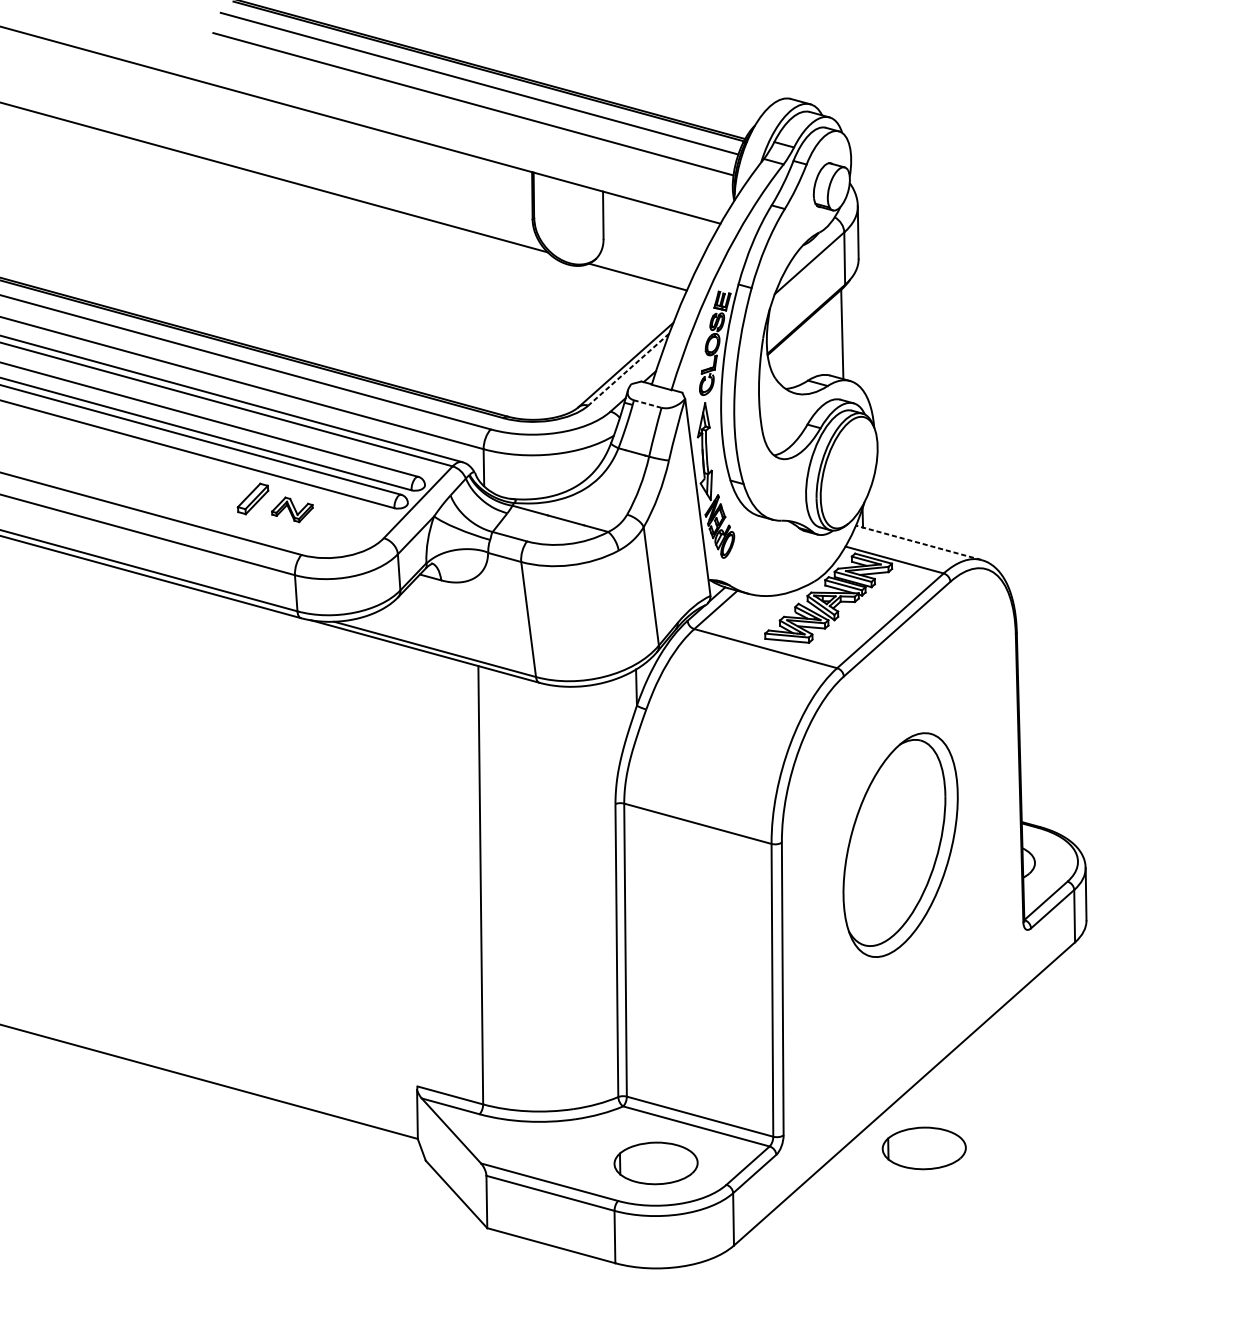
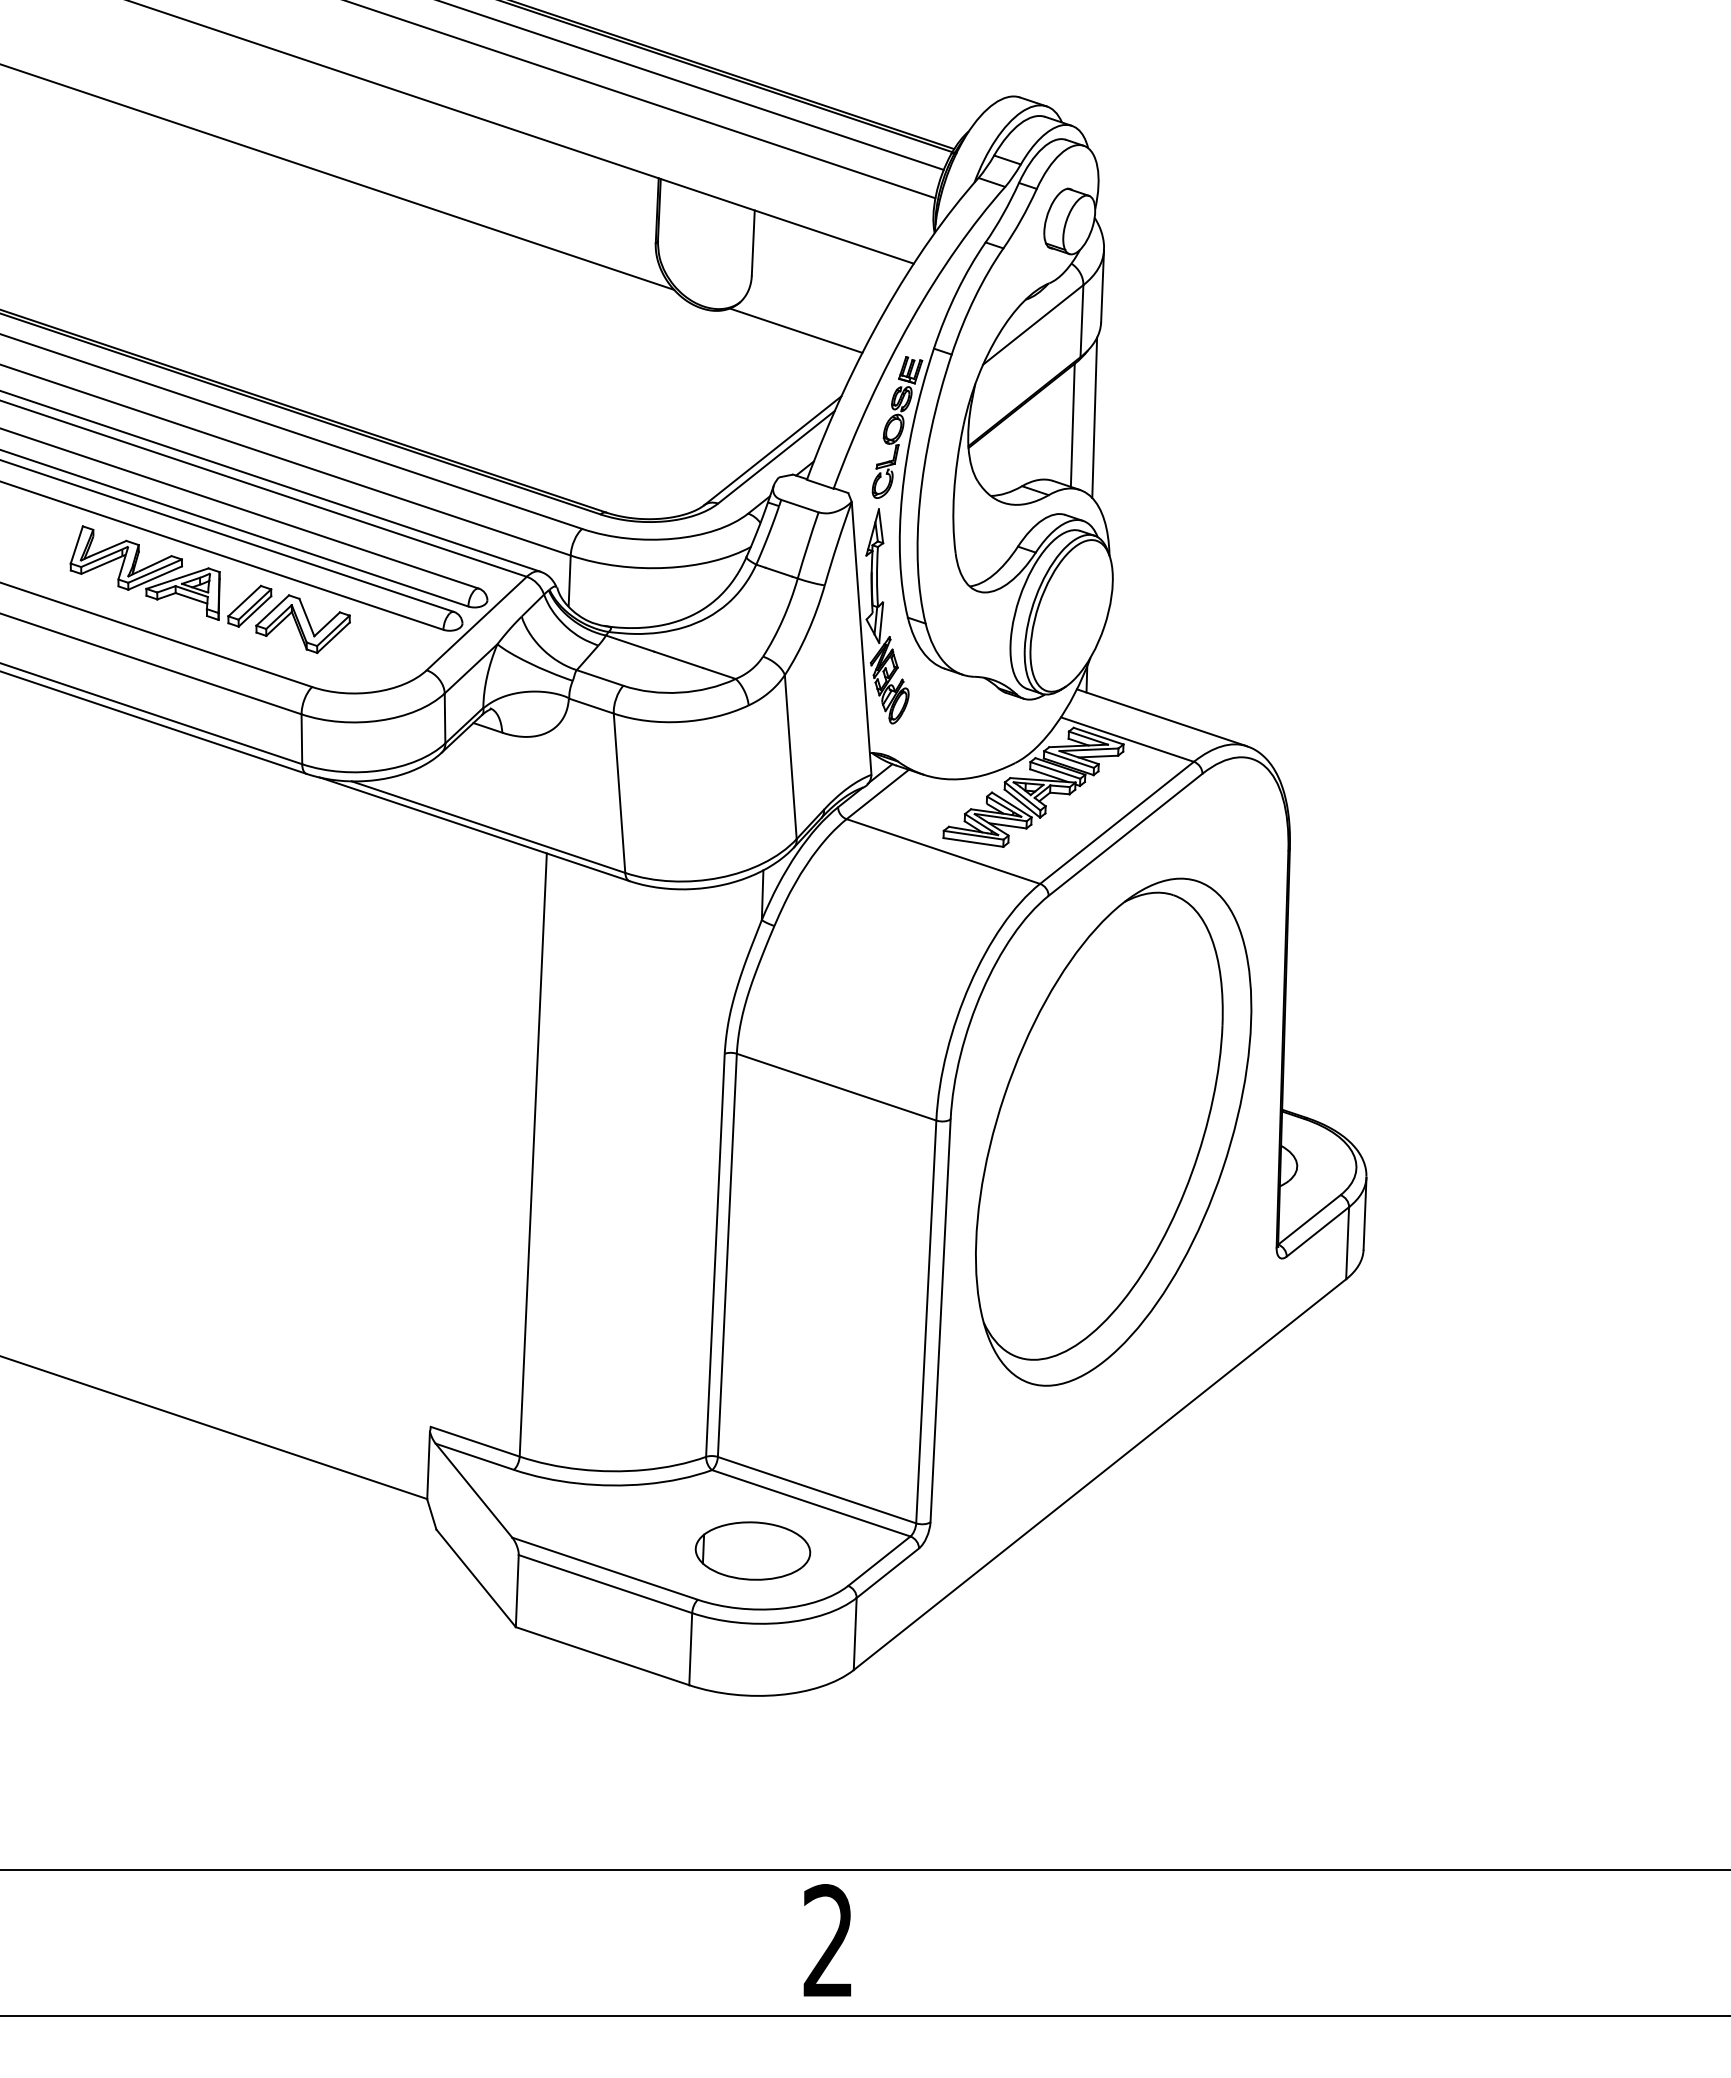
line: (857, 327) -> (1094, 417), added
line: (628, 369) -> (776, 457), dashed -> solid
line: (647, 404) -> (799, 506), dashed -> solid
part: (175, 478) -> (144, 572), added
part: (292, 510) -> (302, 624), size x1.67
line: (918, 542) -> (1161, 717), dashed -> solid
part: (900, 844) -> (1113, 1131), size x1.67
part: (923, 1148) -> (1122, 1550), removed

